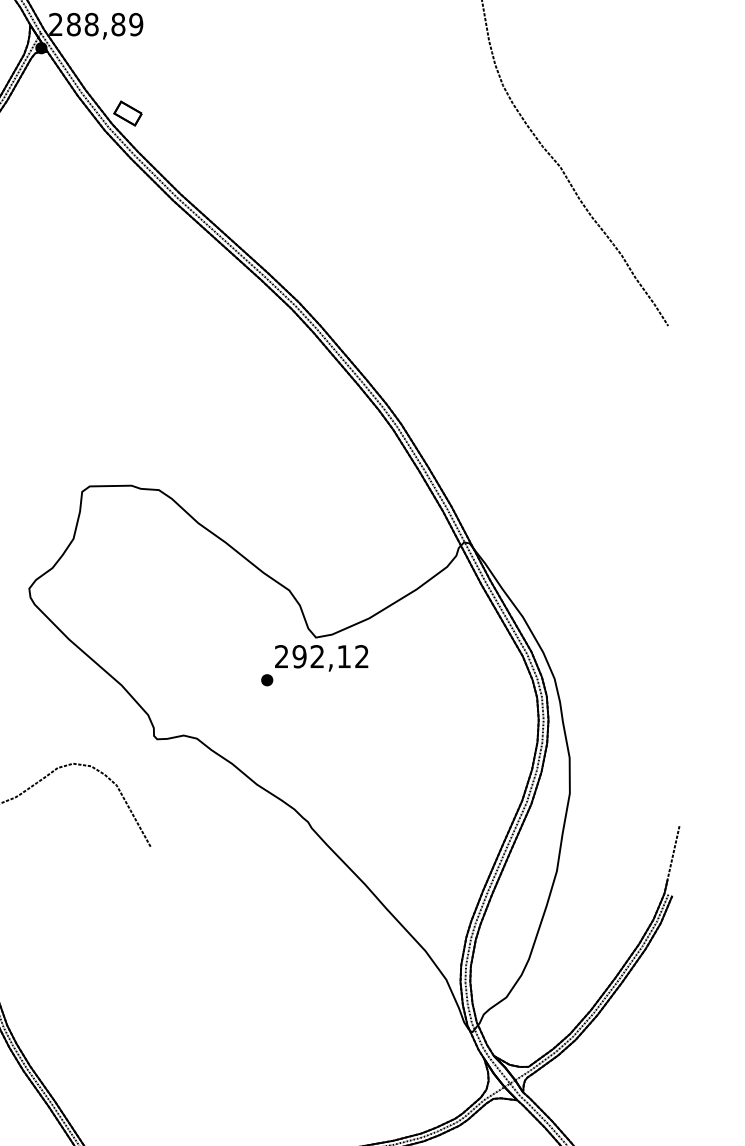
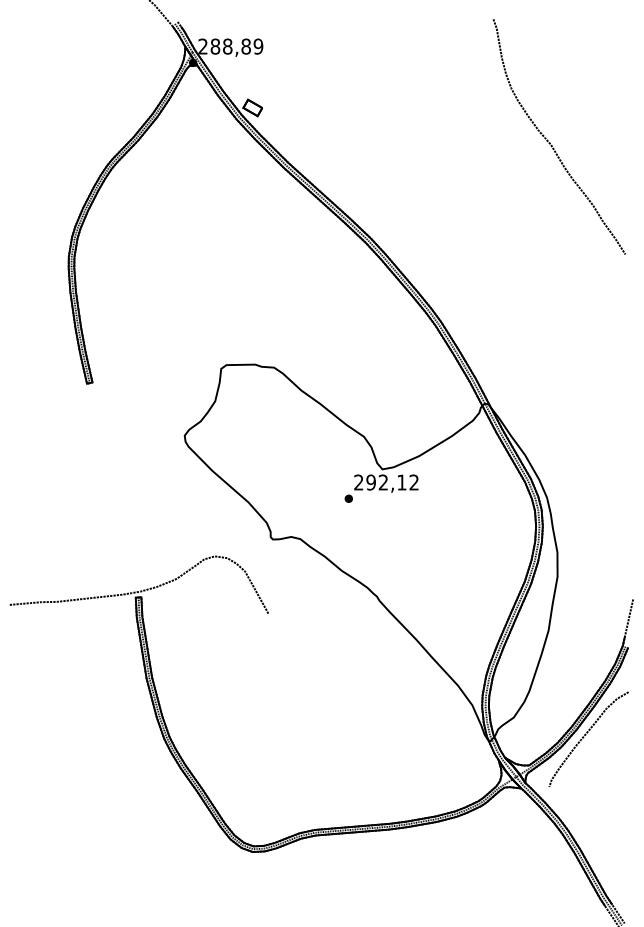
curve: (611, 1023) -> (586, 735), added

